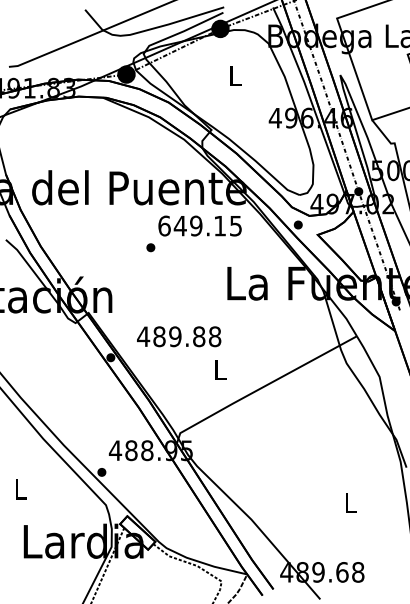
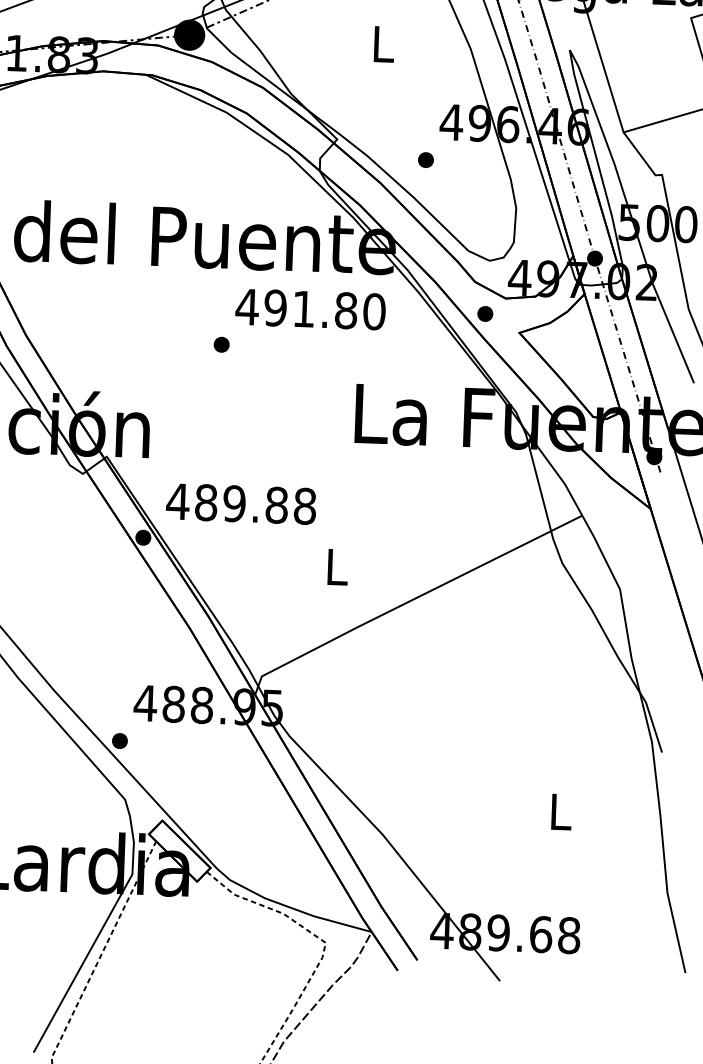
part: (261, 139) -> (425, 159), added
text: (199, 225) -> (309, 308), 649.15 -> 491.80
text: (179, 336) -> (241, 503), moved

